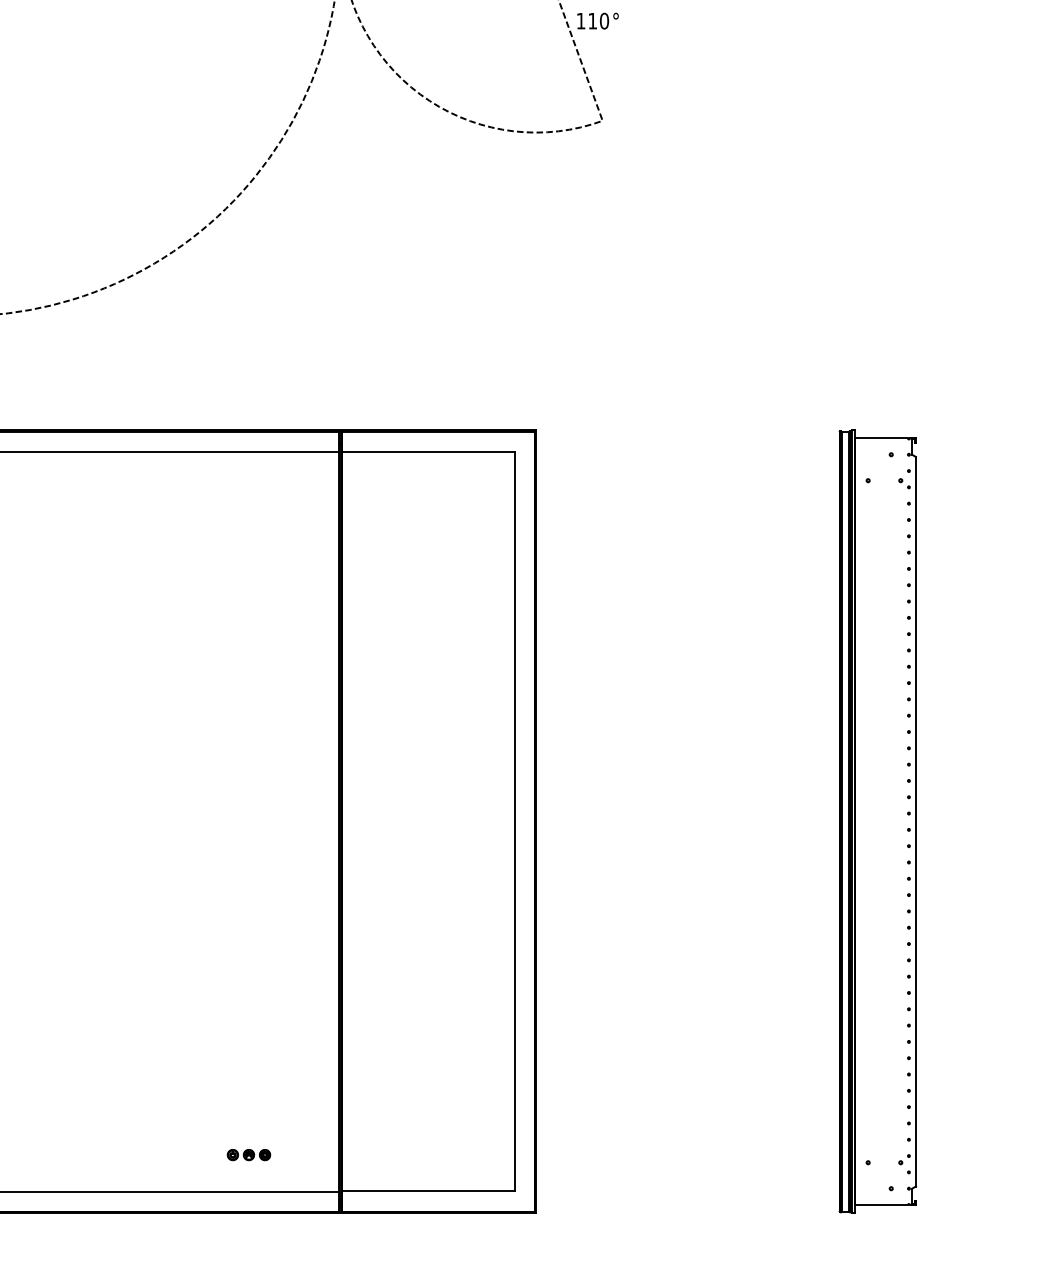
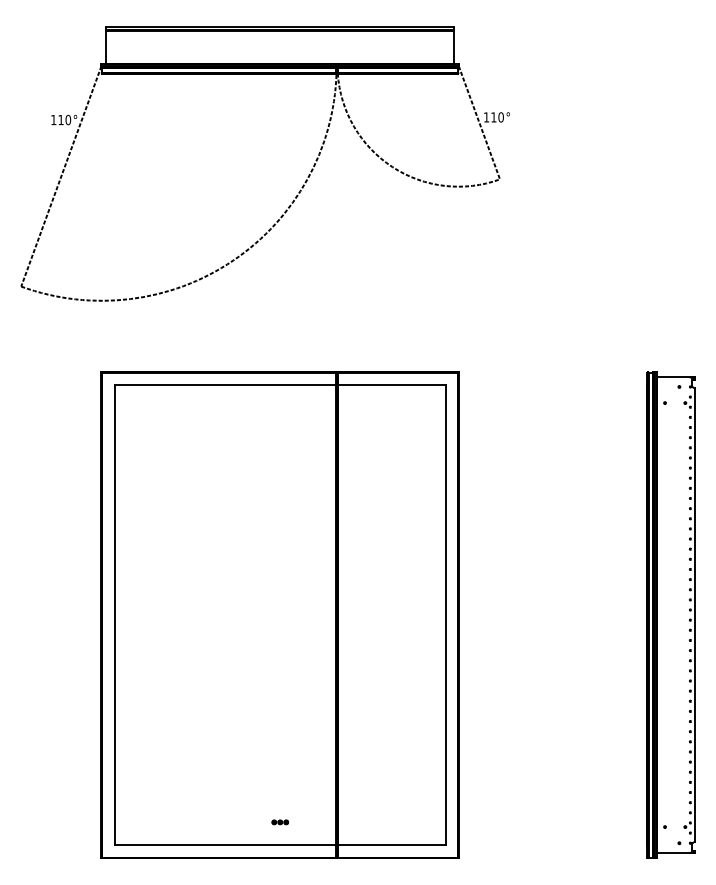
part: (249, 1155) -> (280, 822), size x0.6

